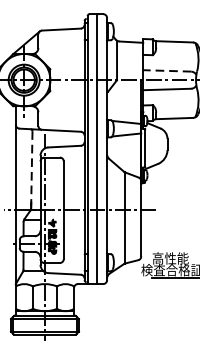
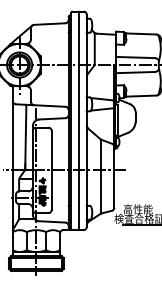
line: (167, 70) -> (135, 57), dashed -> solid
line: (31, 169) -> (25, 137), dashed -> solid

